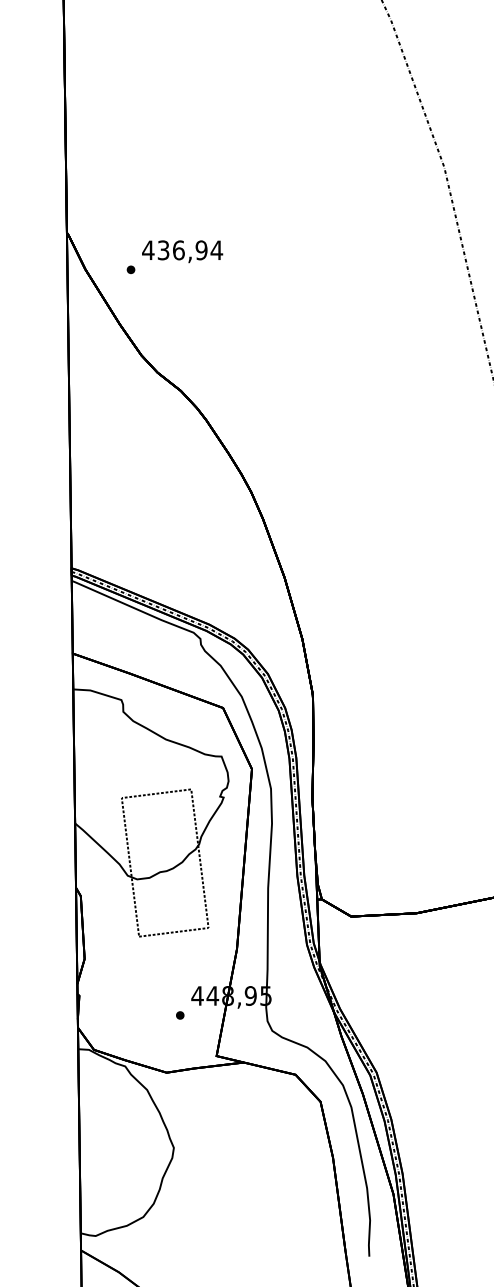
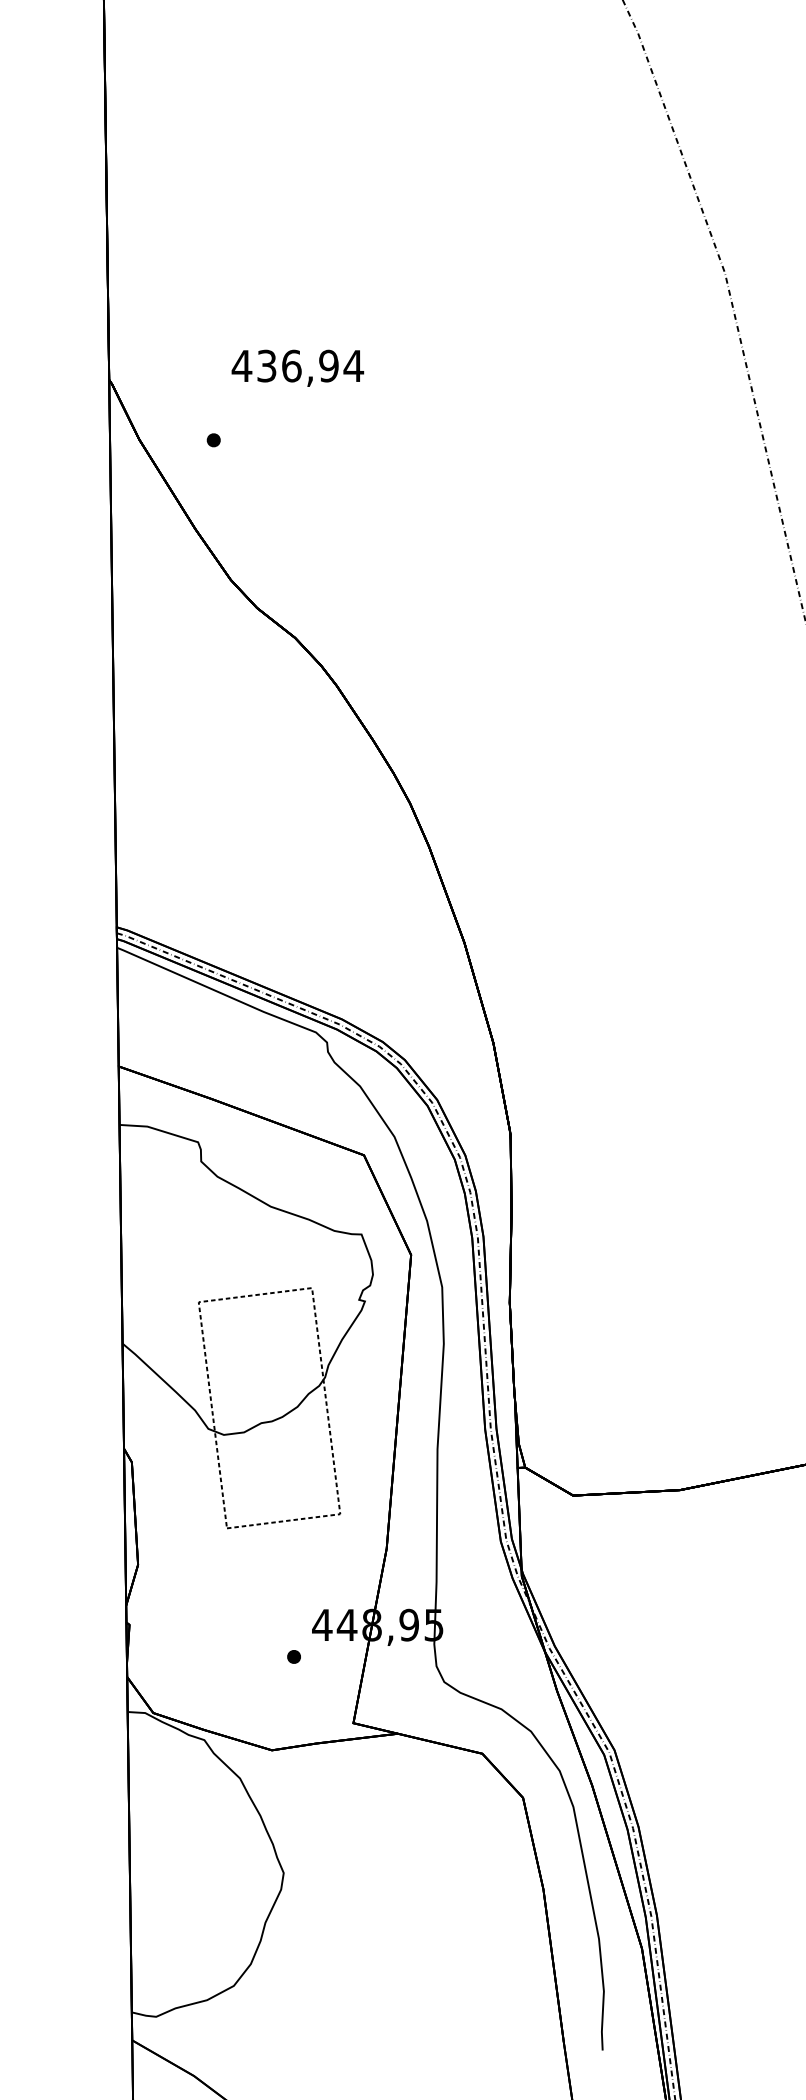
text: (182, 251) -> (297, 367), moved

